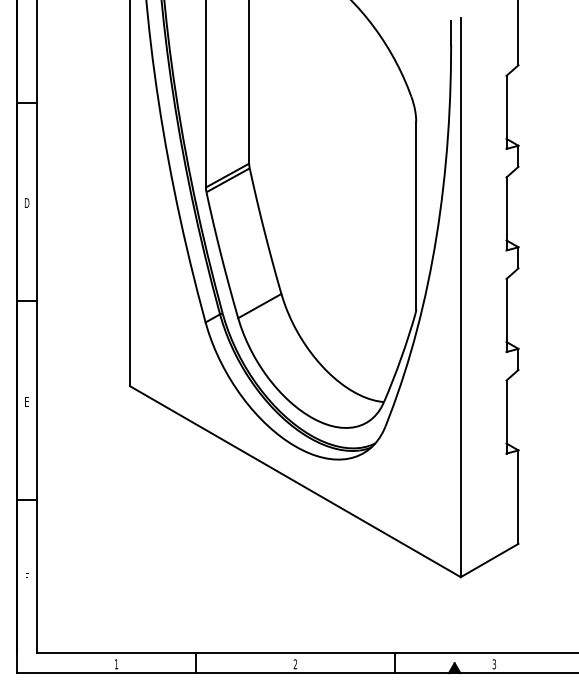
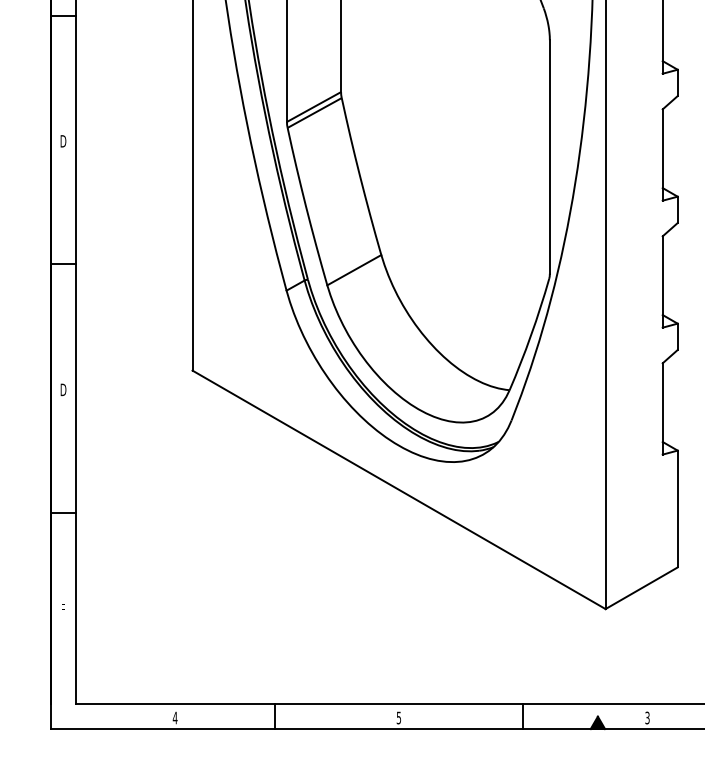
text: (27, 401) -> (63, 389), E -> D
text: (116, 664) -> (175, 718), 1 -> 4
text: (295, 664) -> (398, 718), 2 -> 5

